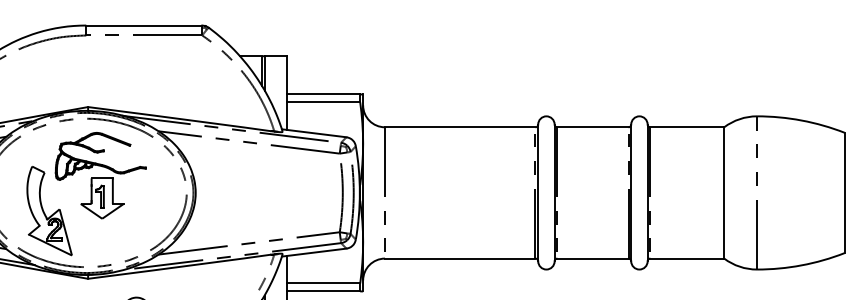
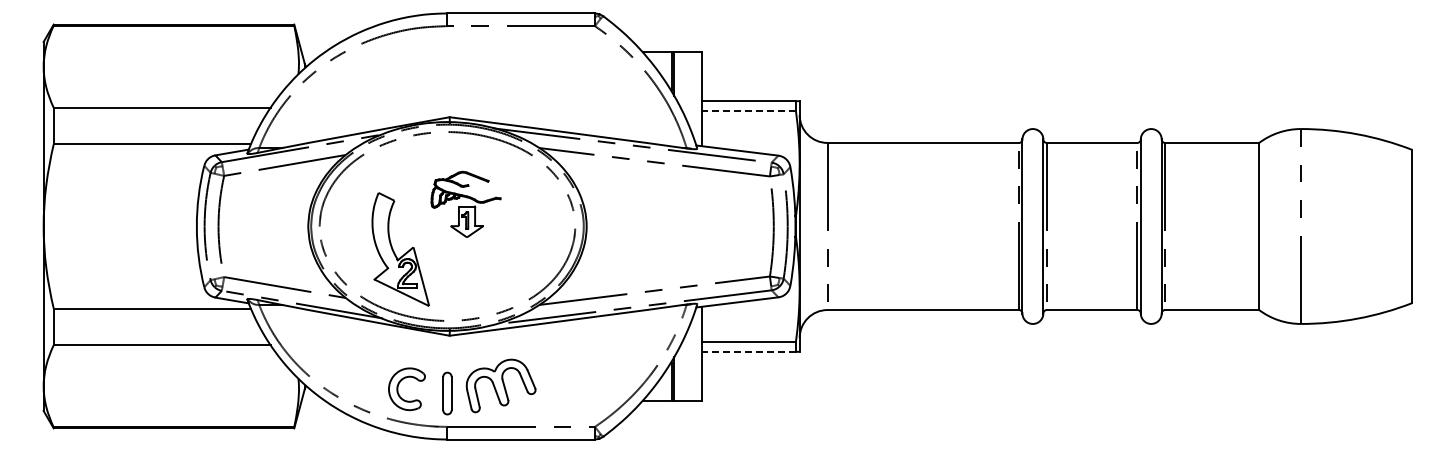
line: (323, 102) -> (749, 111), solid -> dashed
part: (100, 175) -> (465, 204), size x0.6
line: (323, 291) -> (749, 351), solid -> dashed

